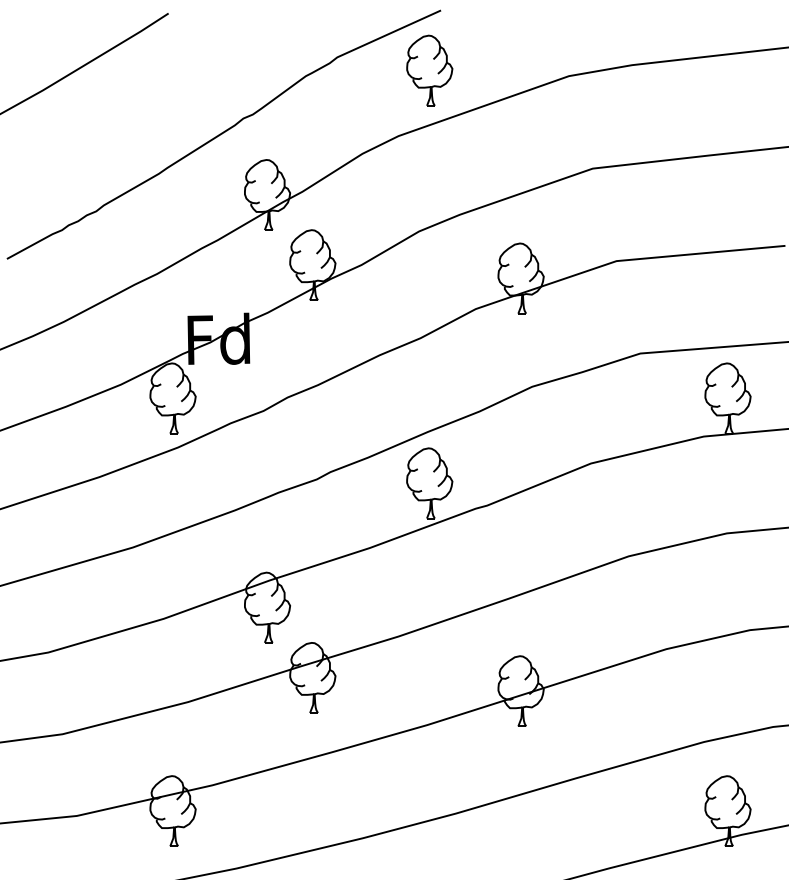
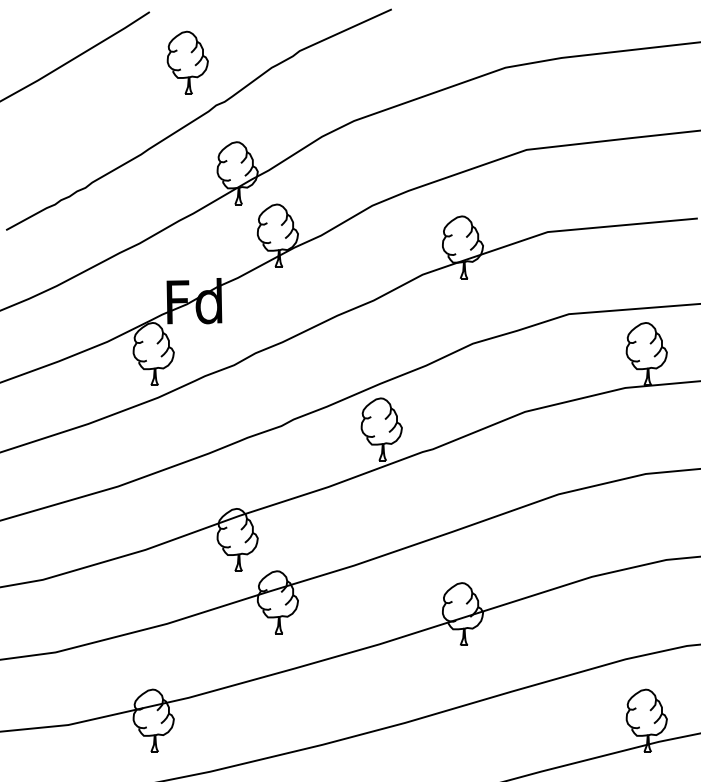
part: (429, 70) -> (187, 62), moved

